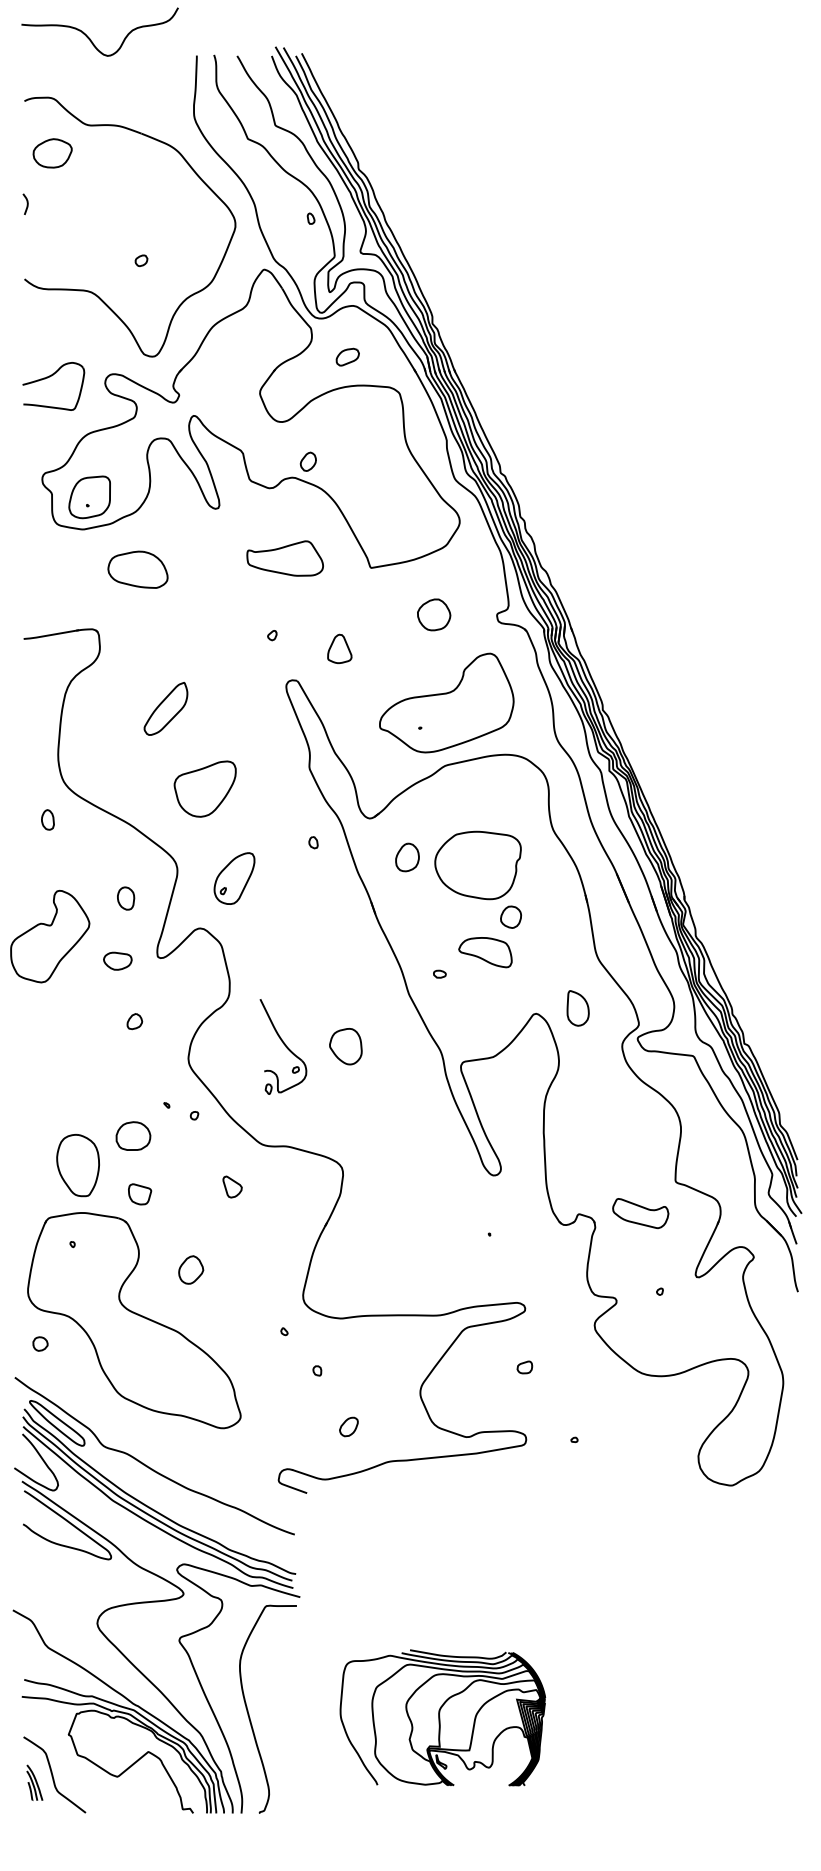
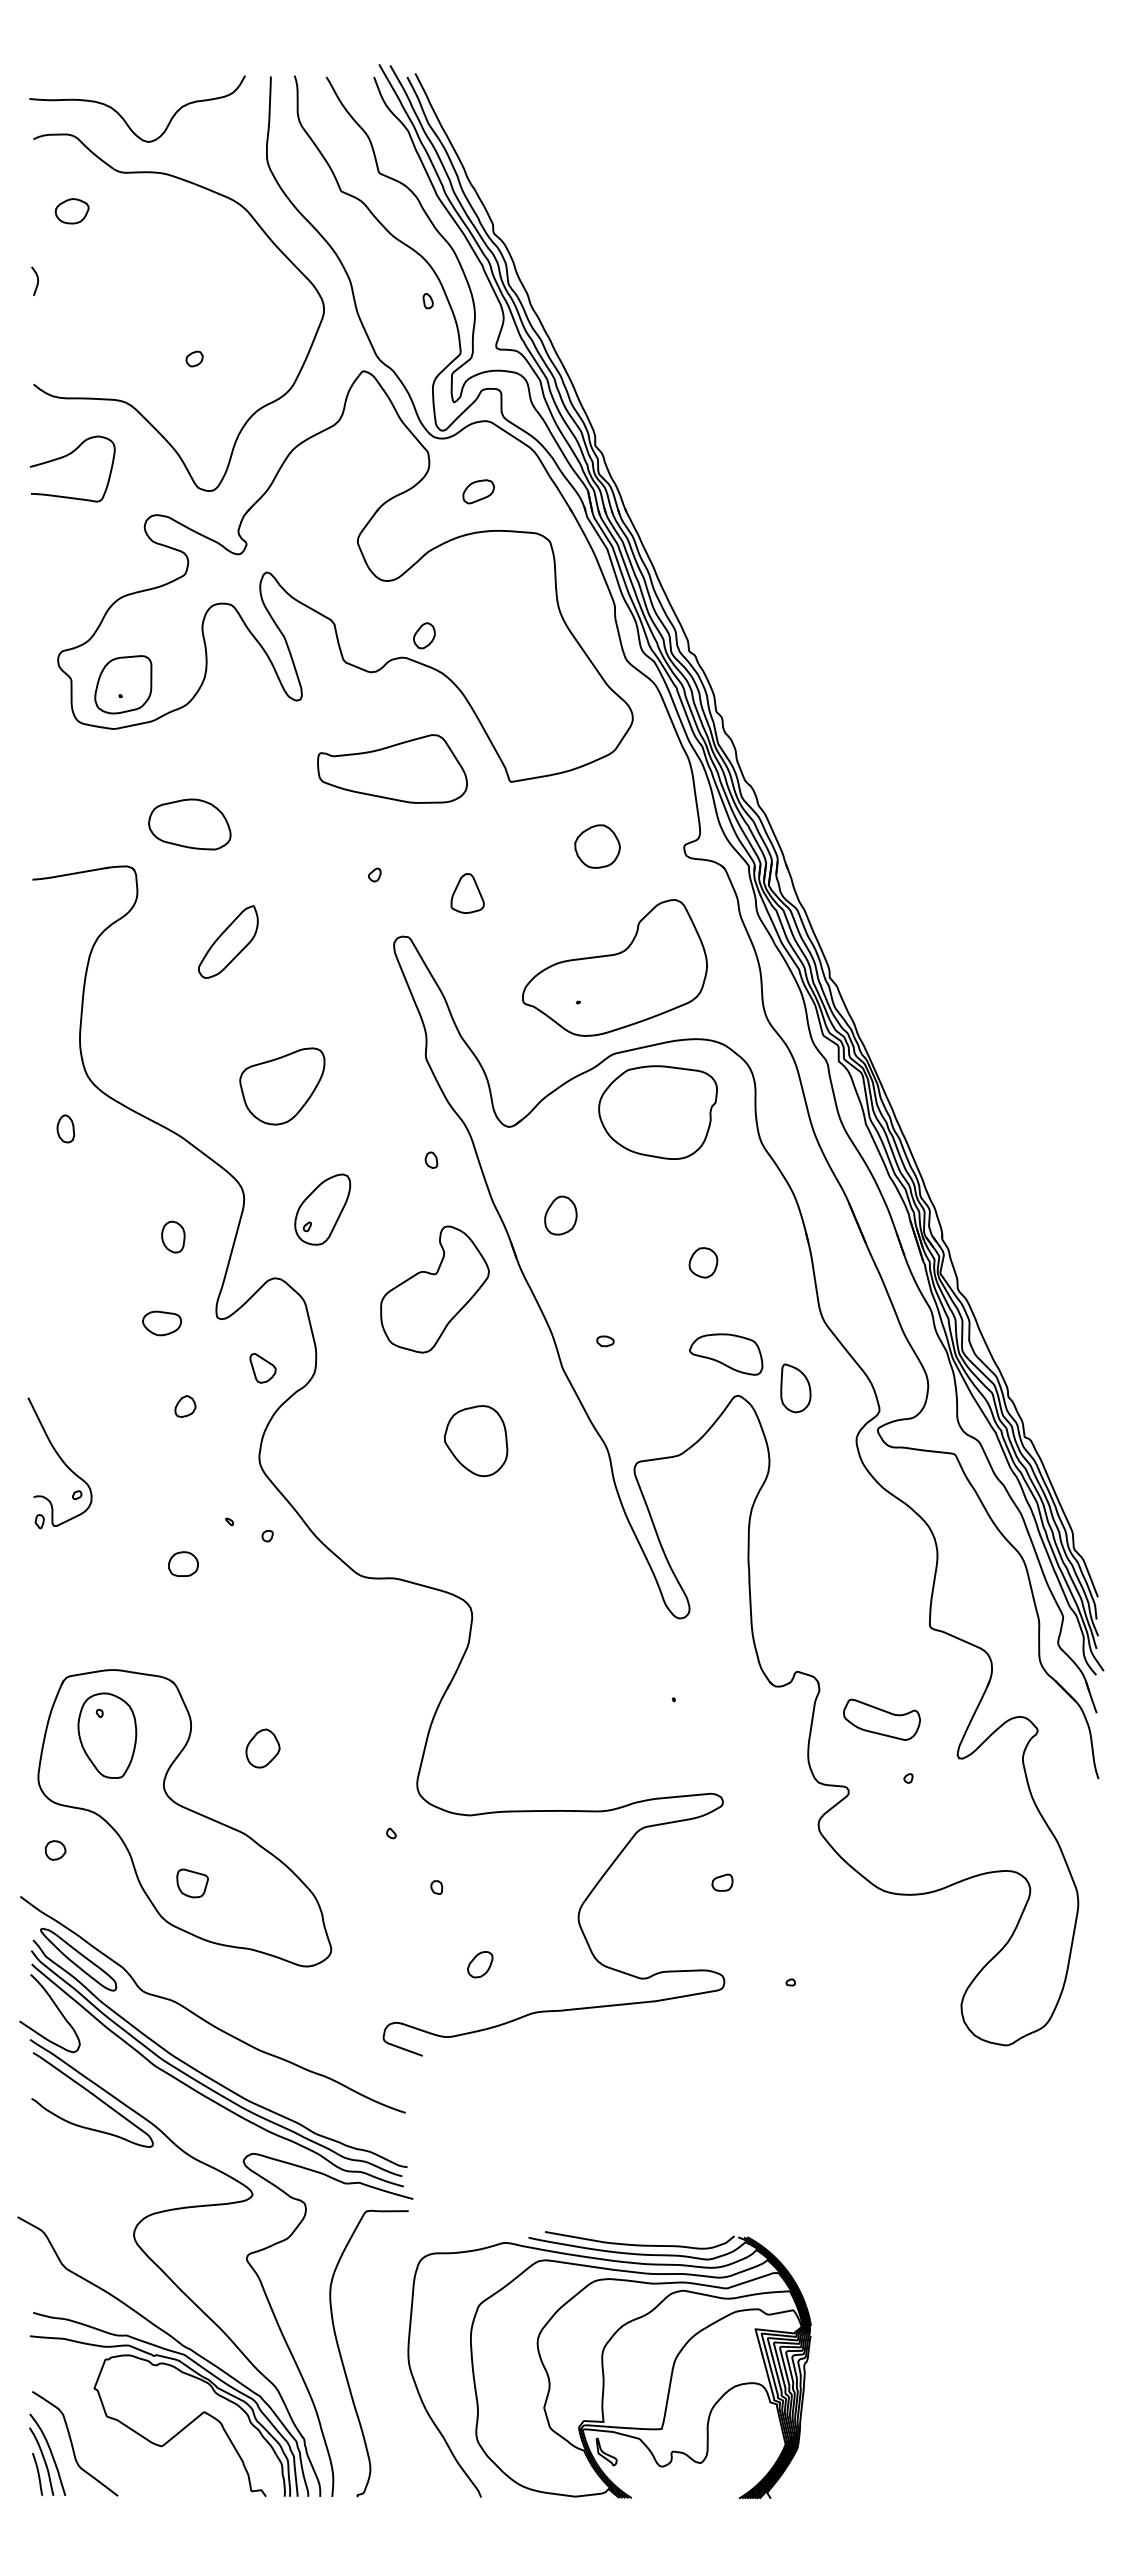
curve: (90, 38) -> (124, 118), moved
part: (52, 153) -> (71, 211), size x0.62
part: (49, 377) -> (67, 456), moved
part: (285, 558) -> (392, 768), size x1.43
part: (137, 569) -> (189, 824), moved
part: (166, 708) -> (228, 941), moved
part: (407, 857) -> (560, 1215), moved
part: (477, 865) -> (657, 1112), moved
part: (49, 936) -> (434, 1289), moved
part: (485, 952) -> (726, 1354), moved
part: (283, 1046) -> (59, 1463), moved
part: (345, 1046) -> (475, 1440), size x1.43
part: (133, 1135) -> (183, 1563), size x0.62
part: (78, 1165) -> (107, 1735), moved
part: (232, 1187) -> (262, 1368), moved
part: (139, 1194) -> (192, 1883), moved
part: (641, 1213) -> (882, 1719), moved
part: (442, 1718) -> (609, 2365), size x1.43
part: (34, 1782) -> (47, 2454), size x1.67

